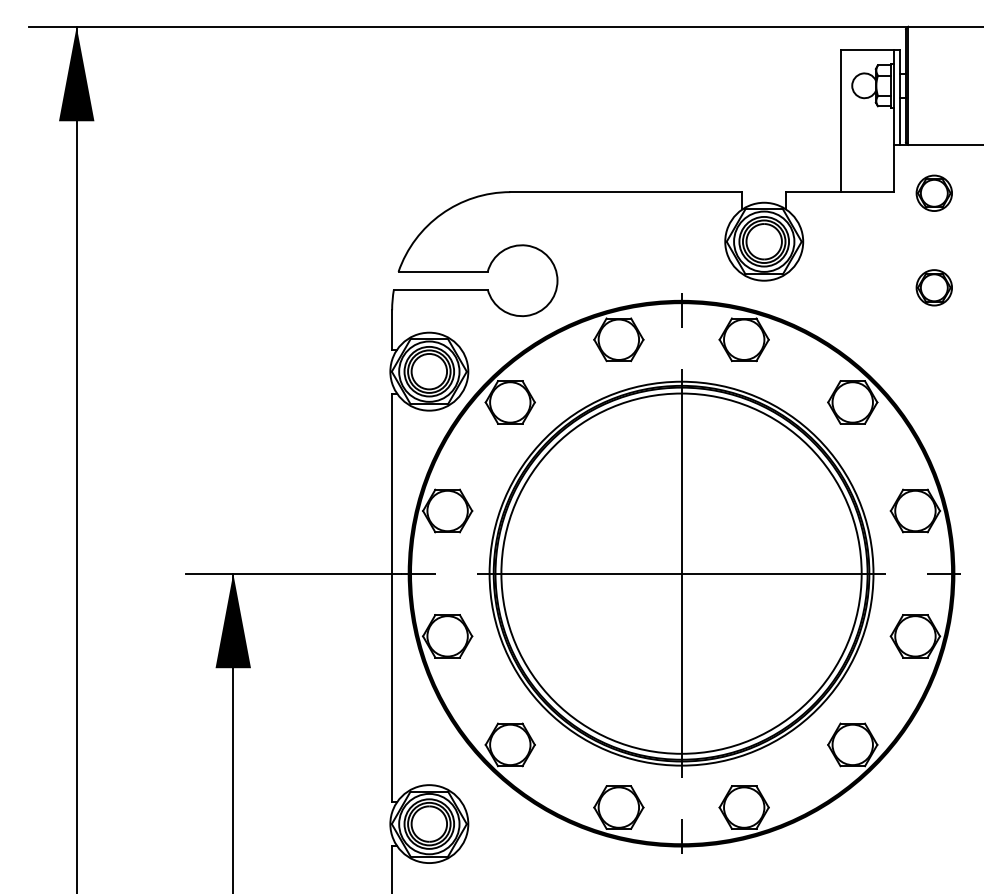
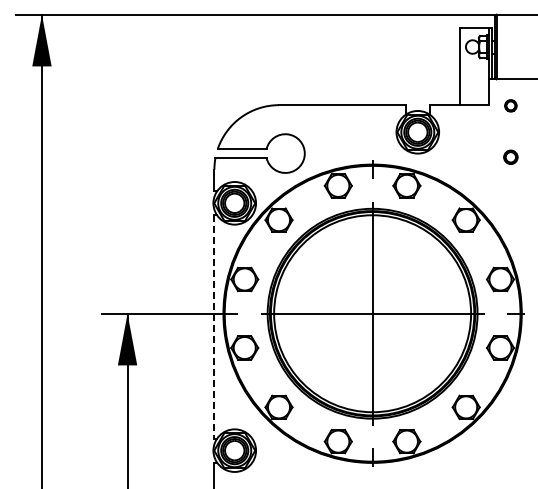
part: (933, 192) -> (510, 105), size x0.6
part: (933, 286) -> (510, 156), size x0.7
line: (392, 596) -> (214, 326), solid -> dashed

